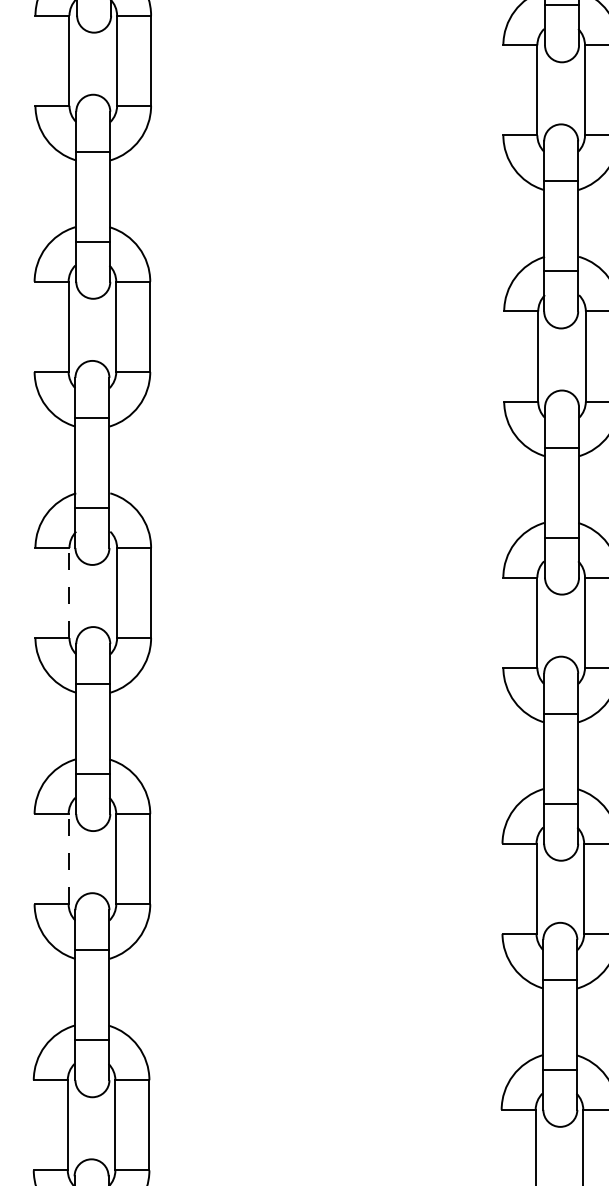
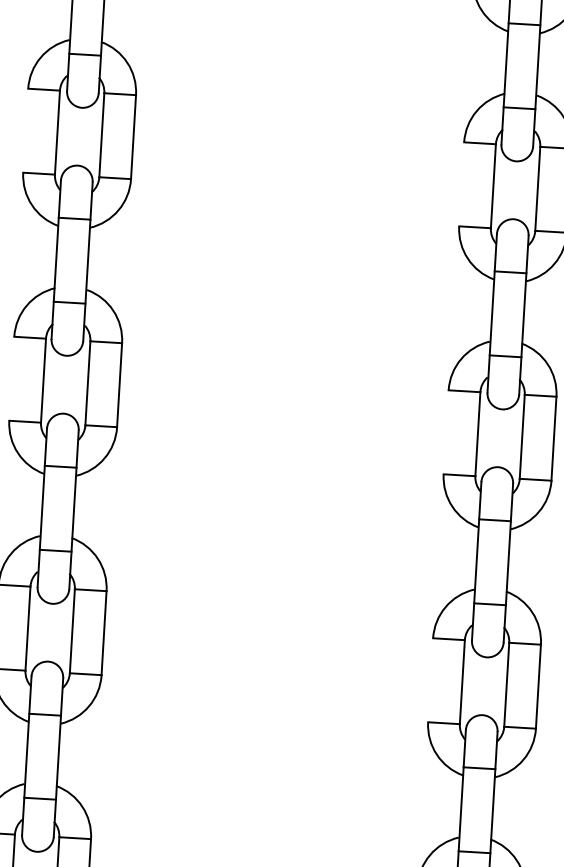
line: (69, 592) -> (43, 380), dashed -> solid
line: (68, 858) -> (27, 627), dashed -> solid

